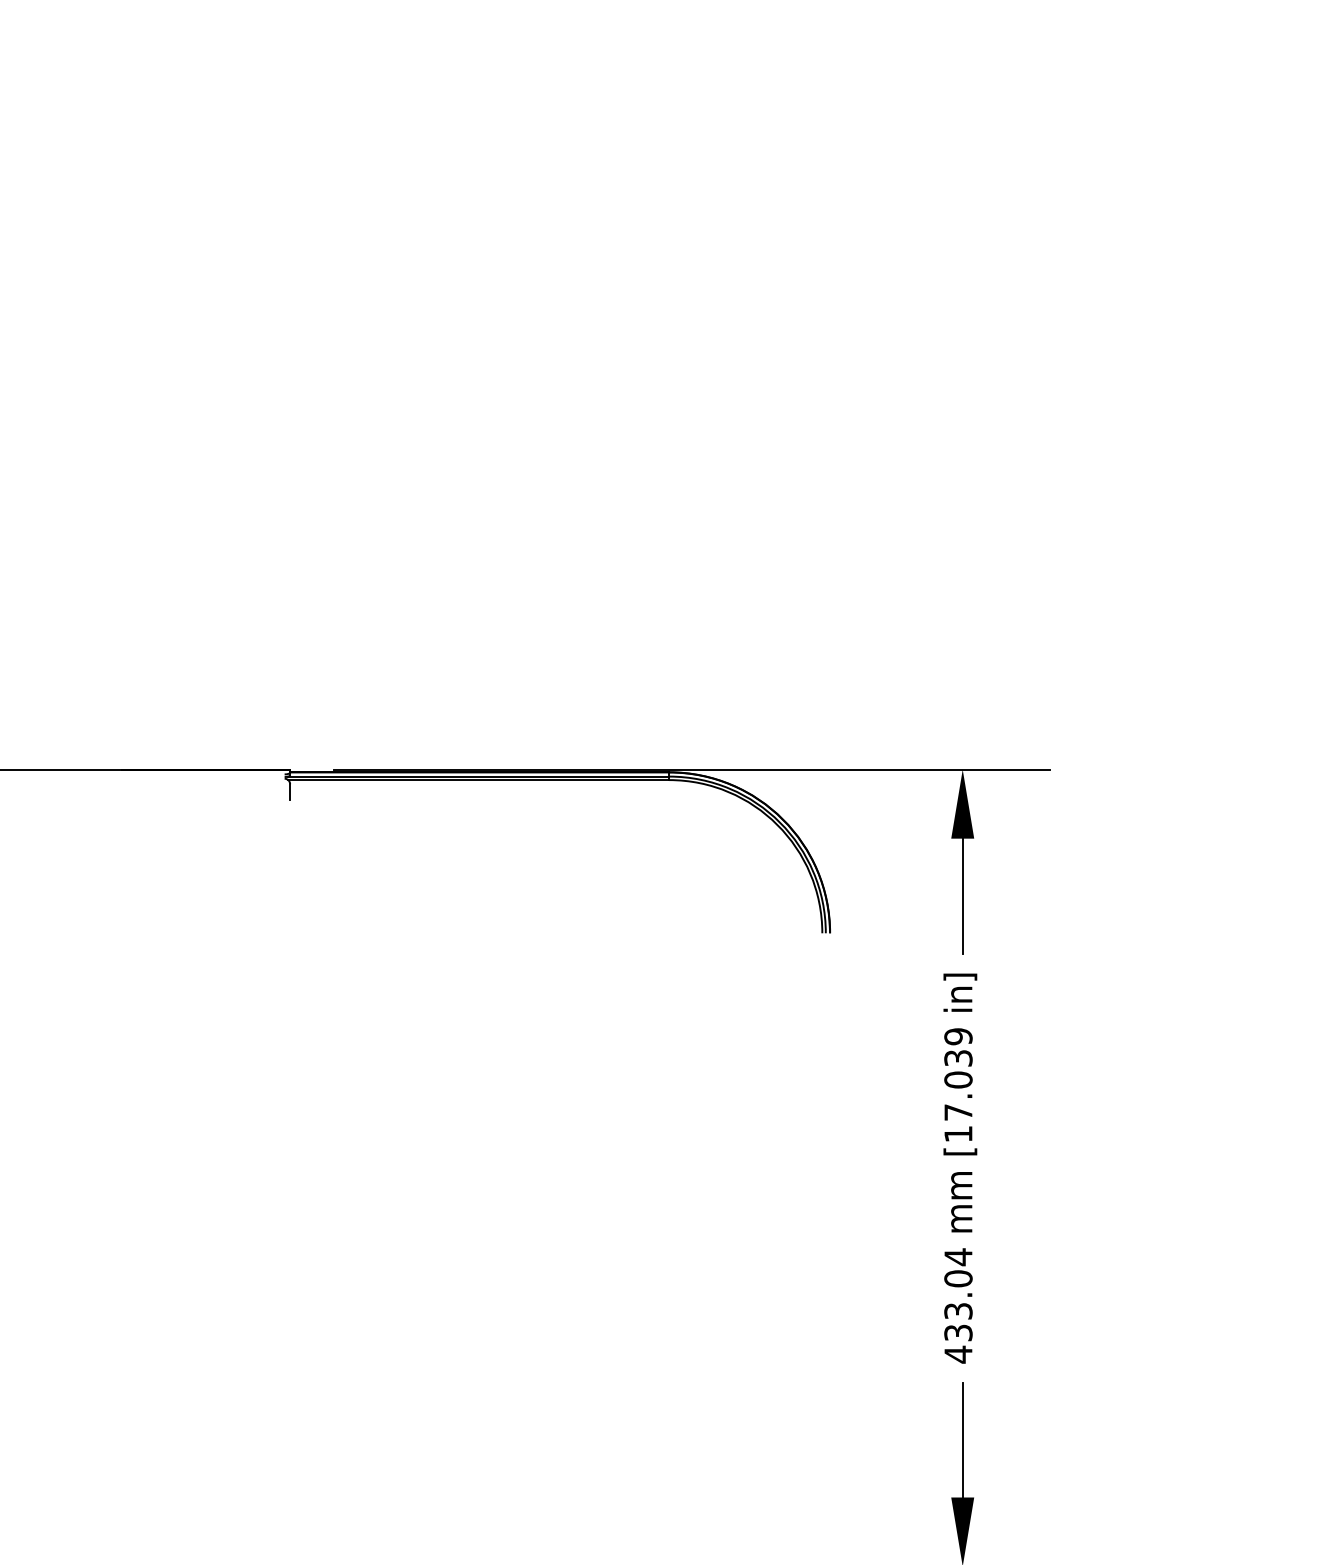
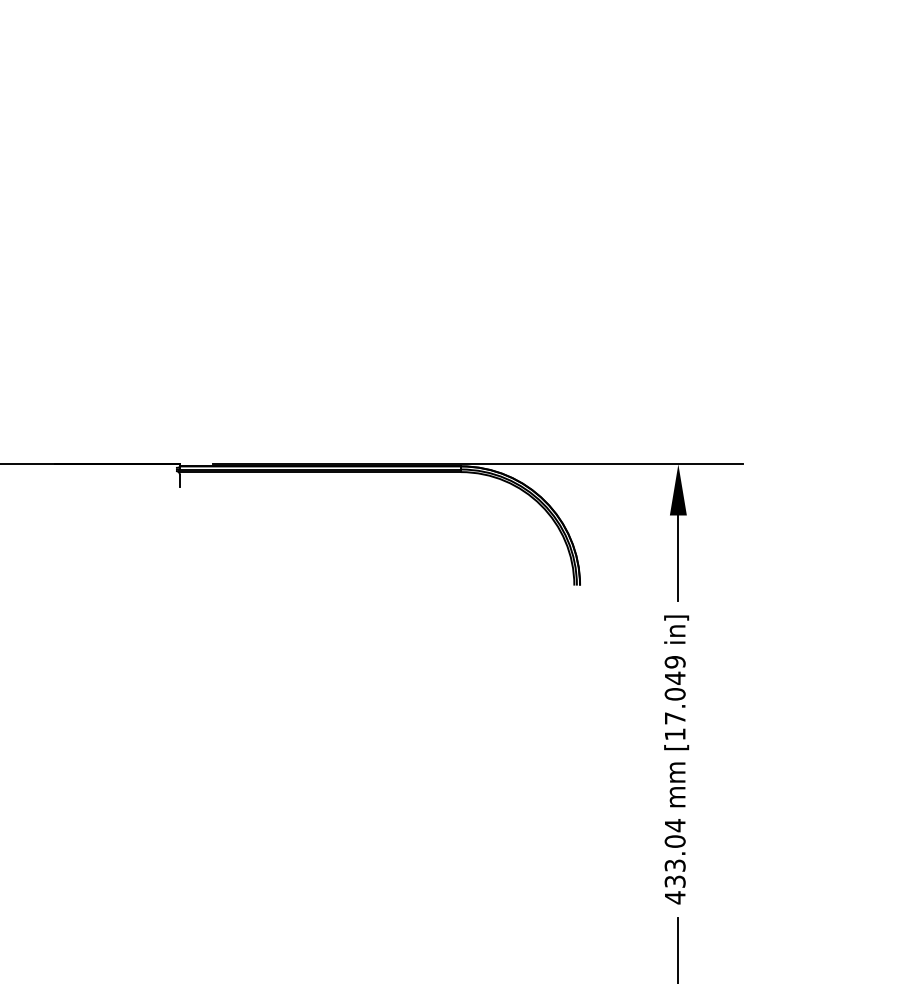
text: (958, 1058) -> (675, 678), [17.039 -> [17.049

